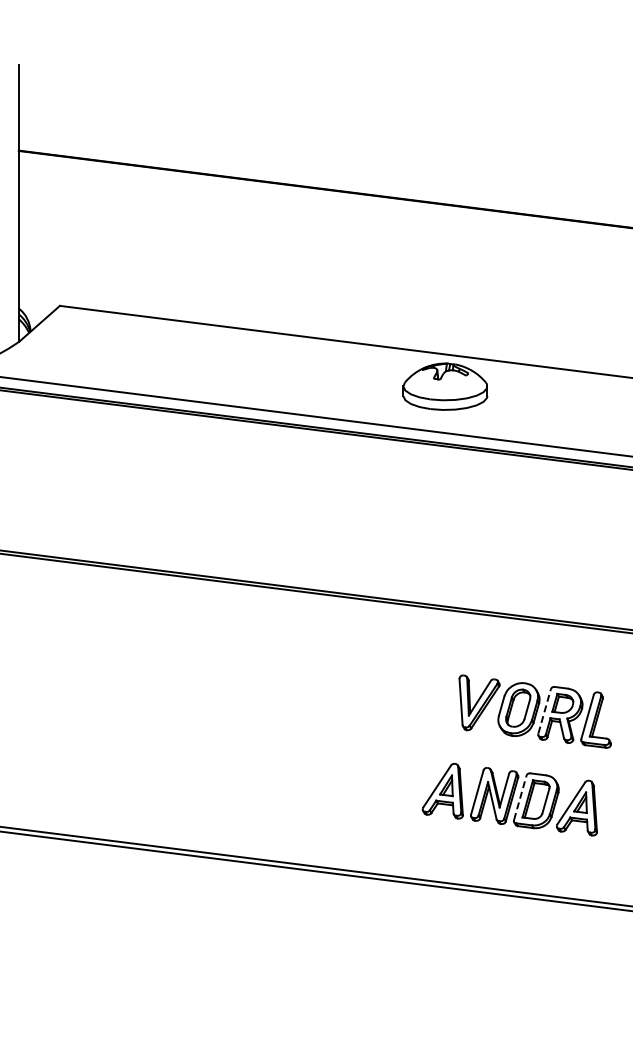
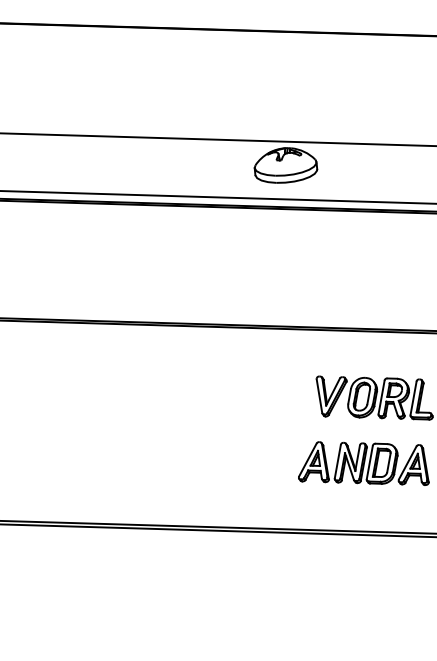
line: (544, 711) -> (381, 397), dashed -> solid
line: (520, 797) -> (369, 462), dashed -> solid

